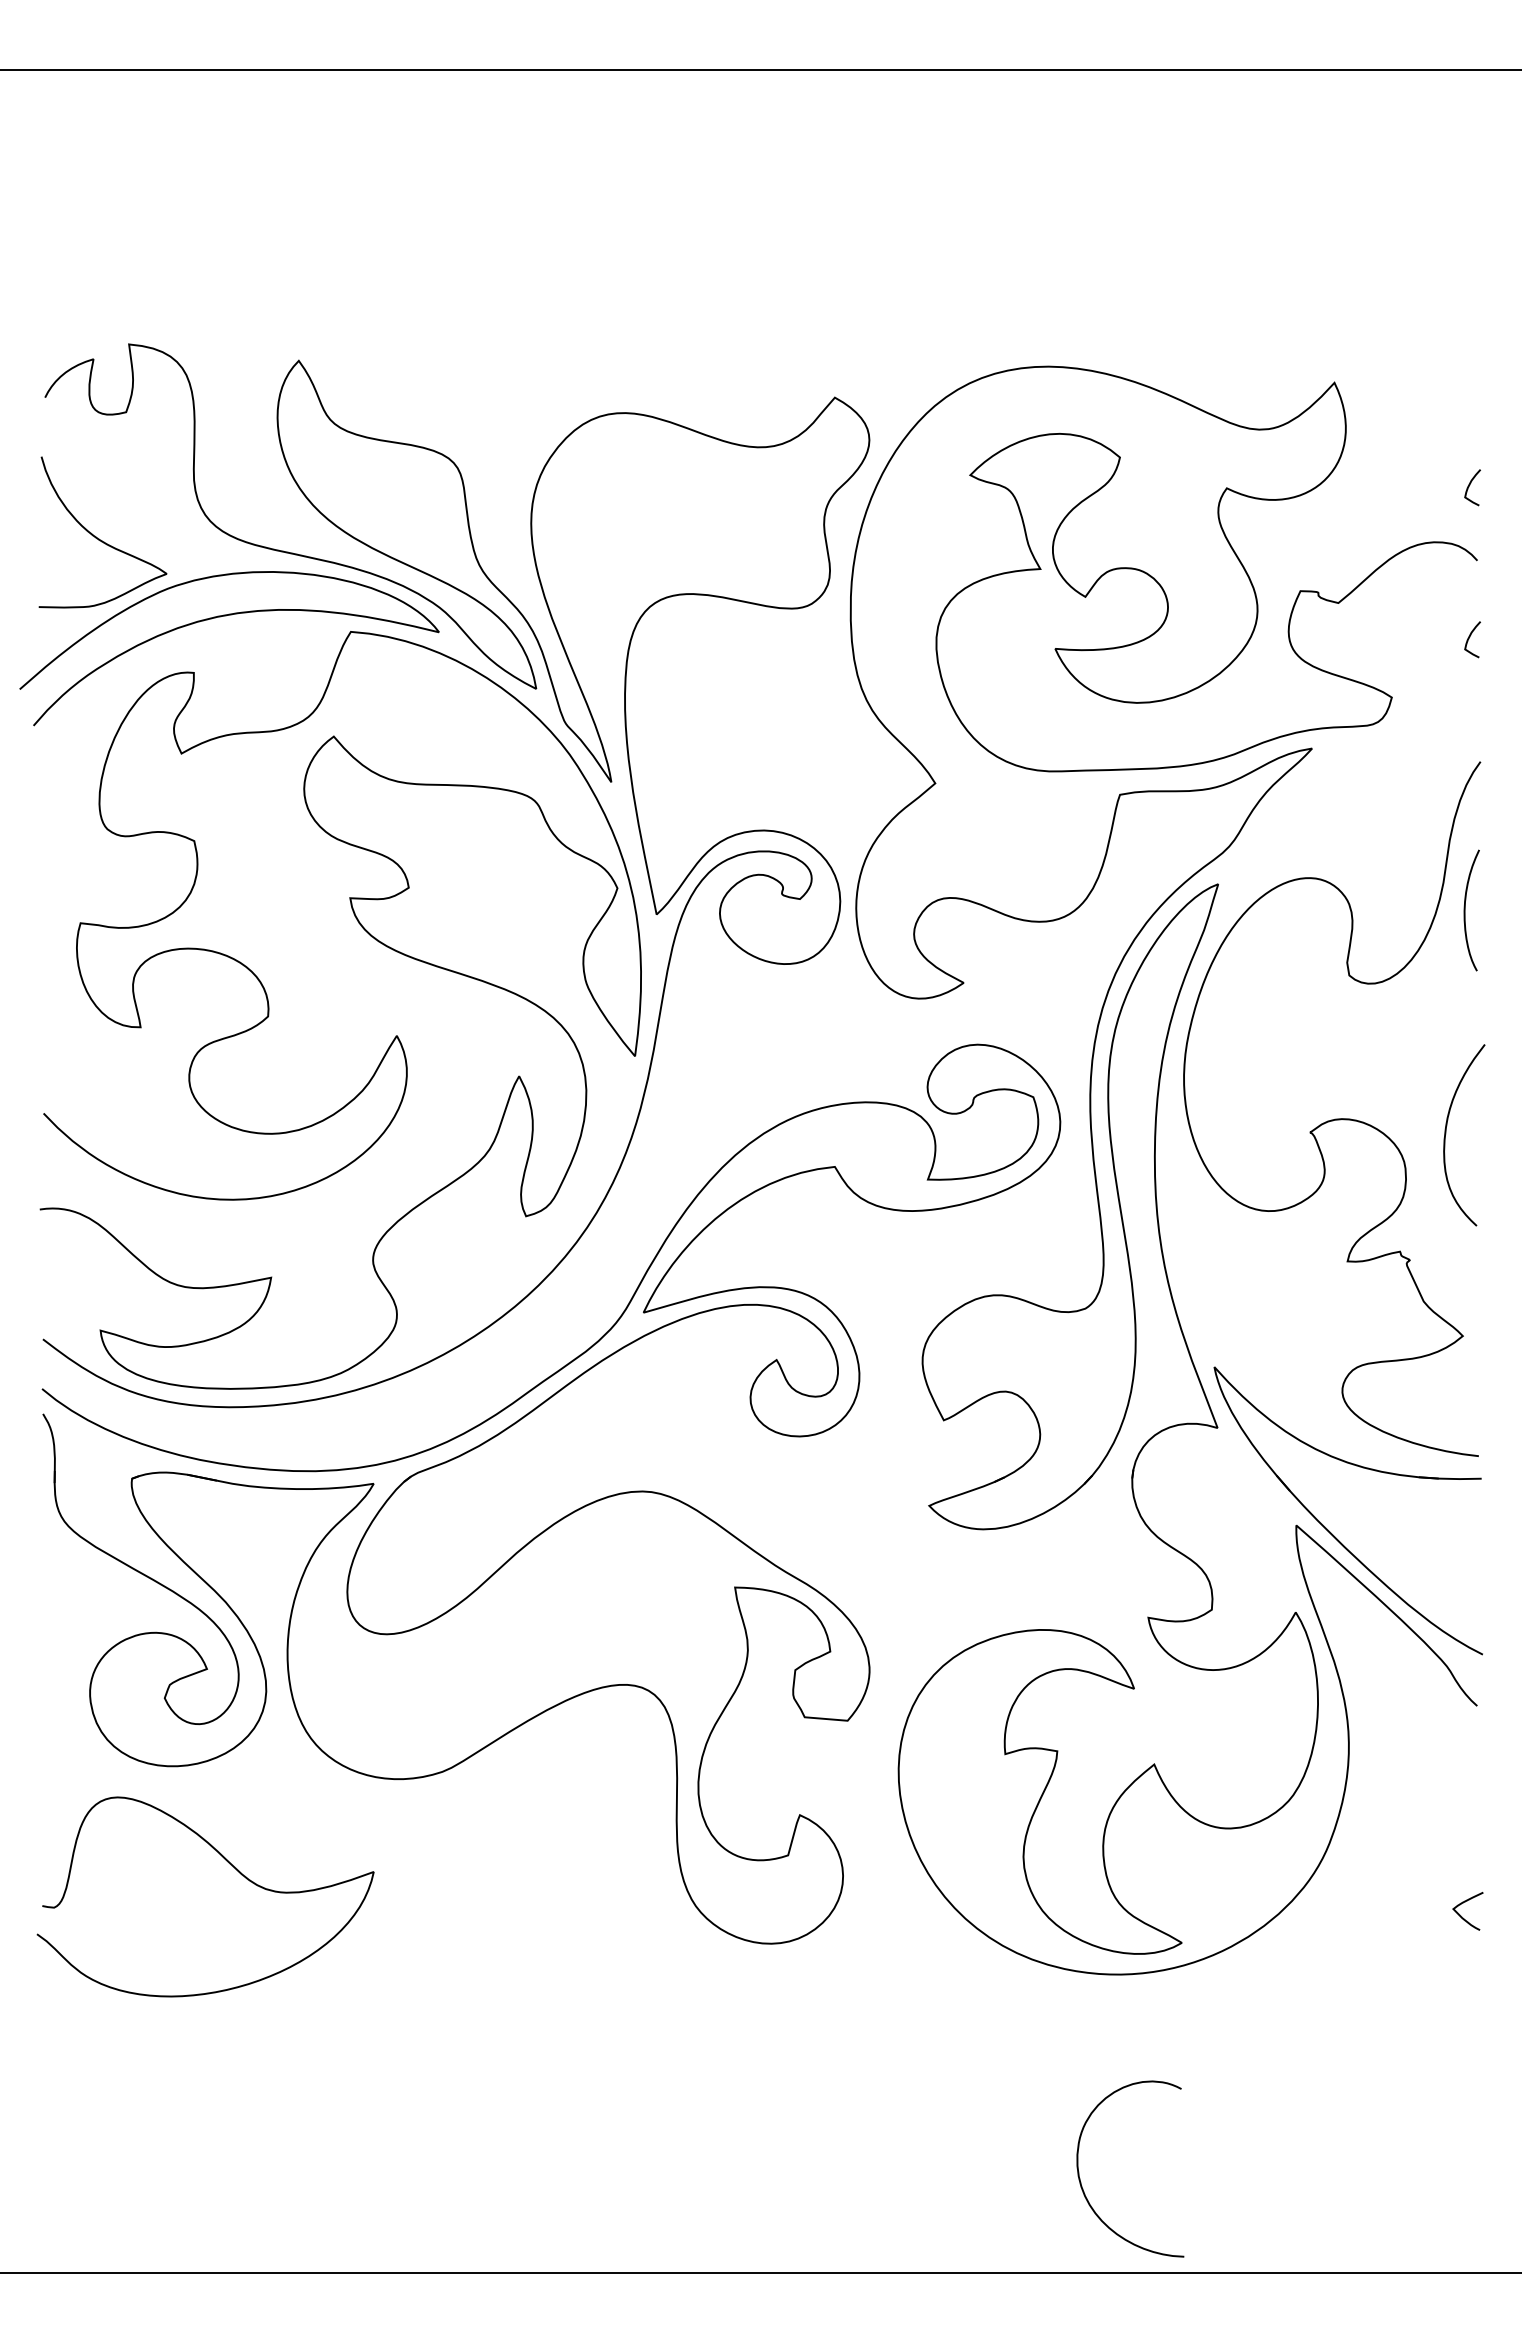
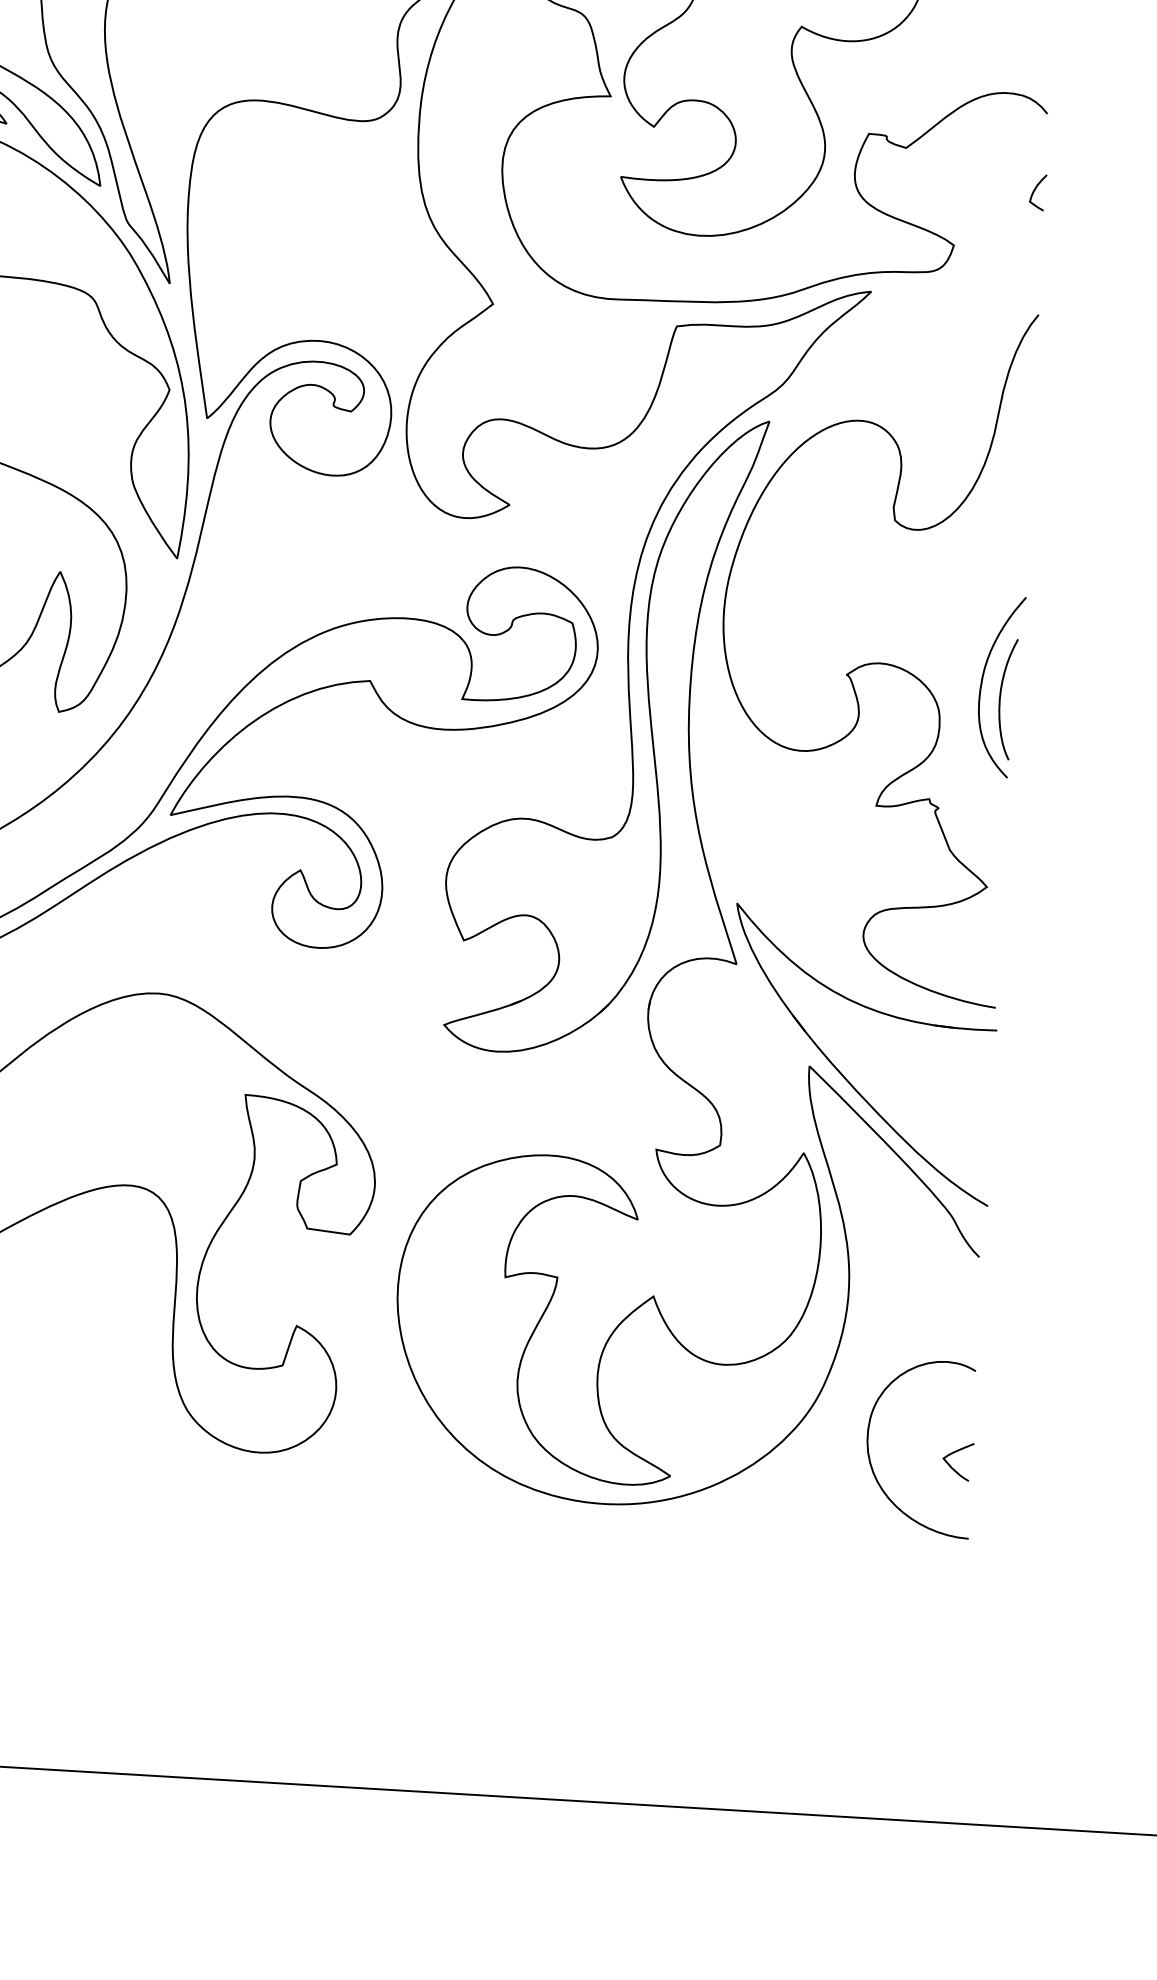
curve: (1470, 485) -> (1045, 38), removed
curve: (1465, 910) -> (1000, 699), moved
curve: (1081, 2182) -> (870, 1458), moved

